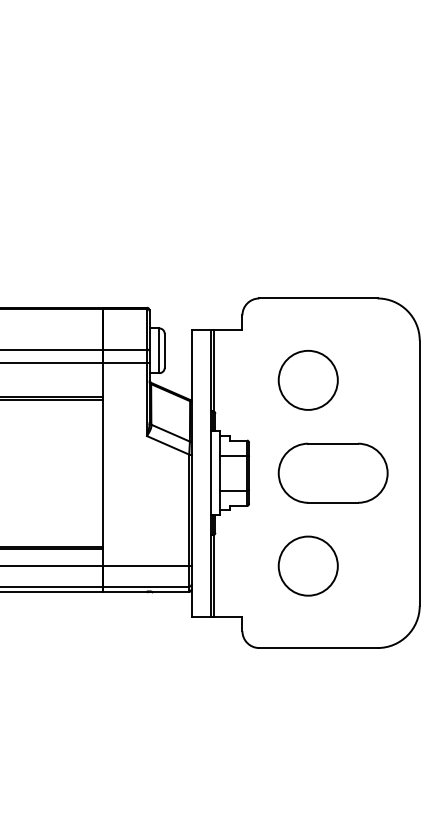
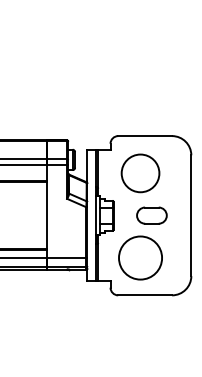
circle: (308, 378) -> (140, 172), size x1.4
part: (332, 472) -> (151, 215), size x0.6
circle: (308, 564) -> (140, 257), size x1.6

